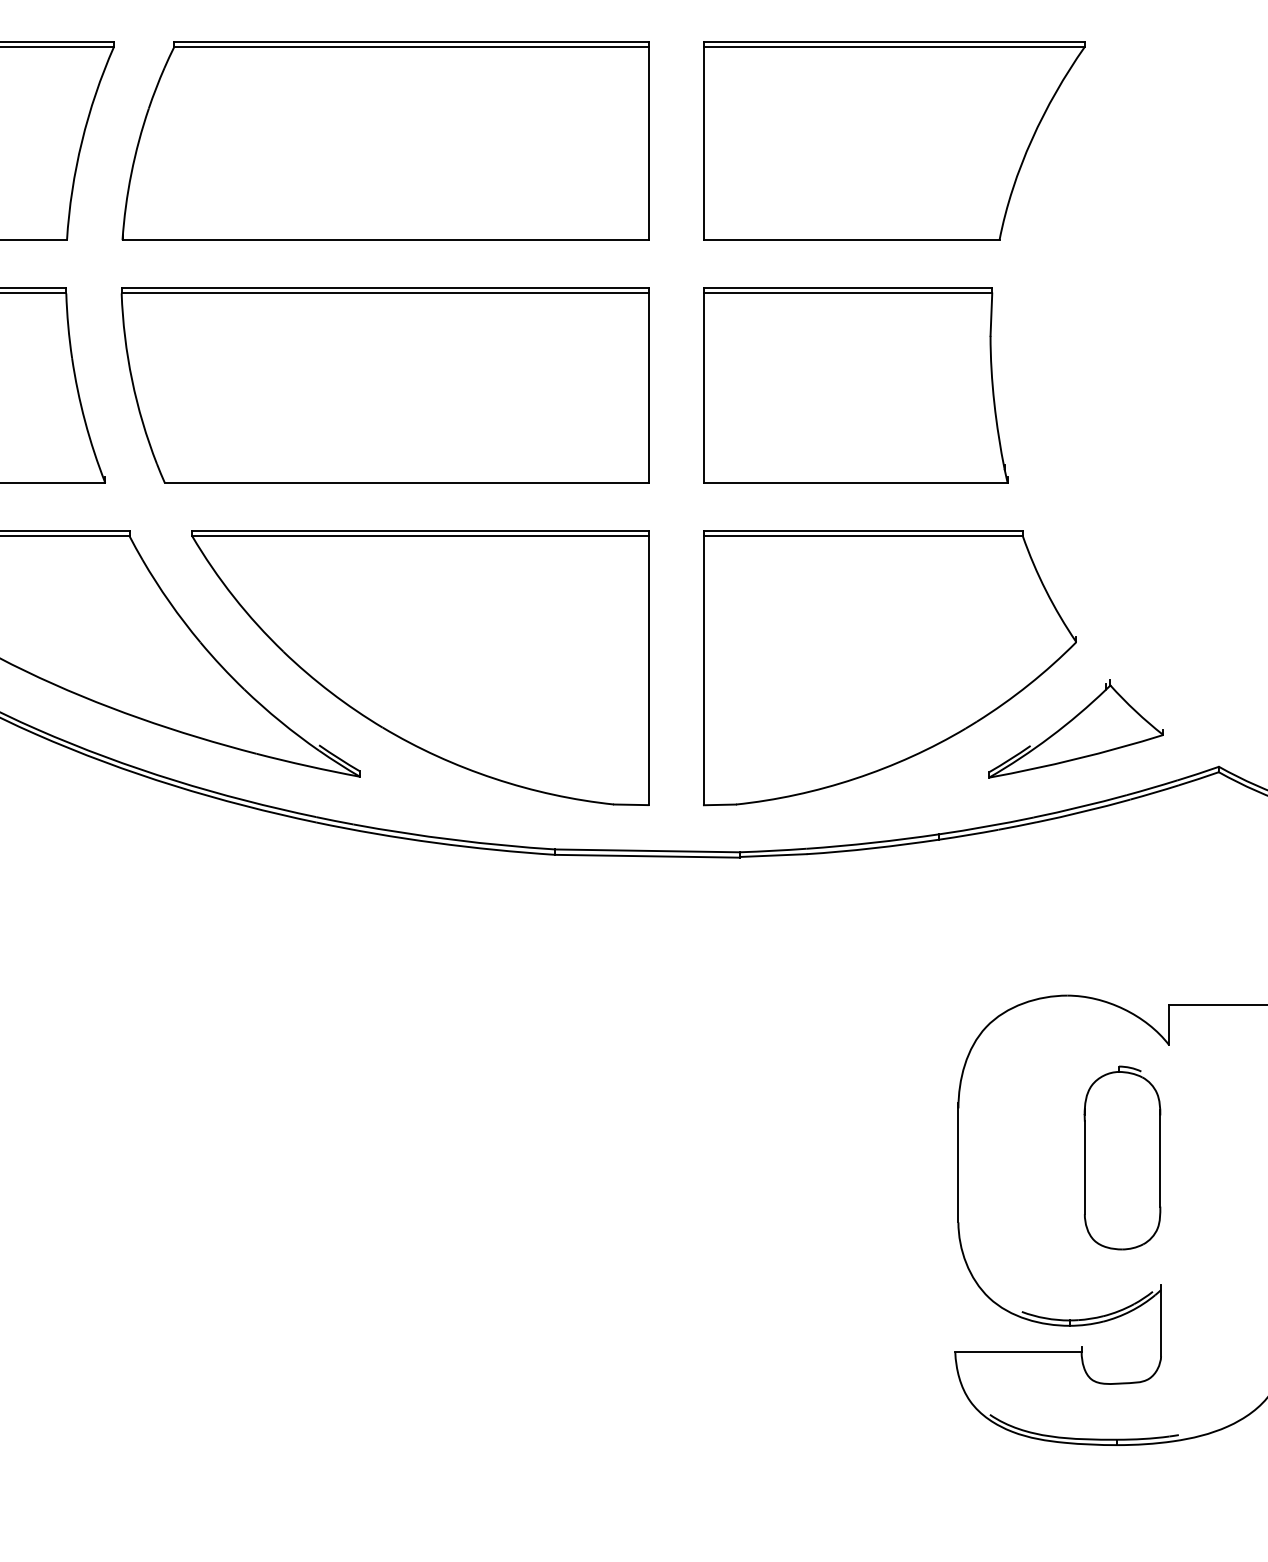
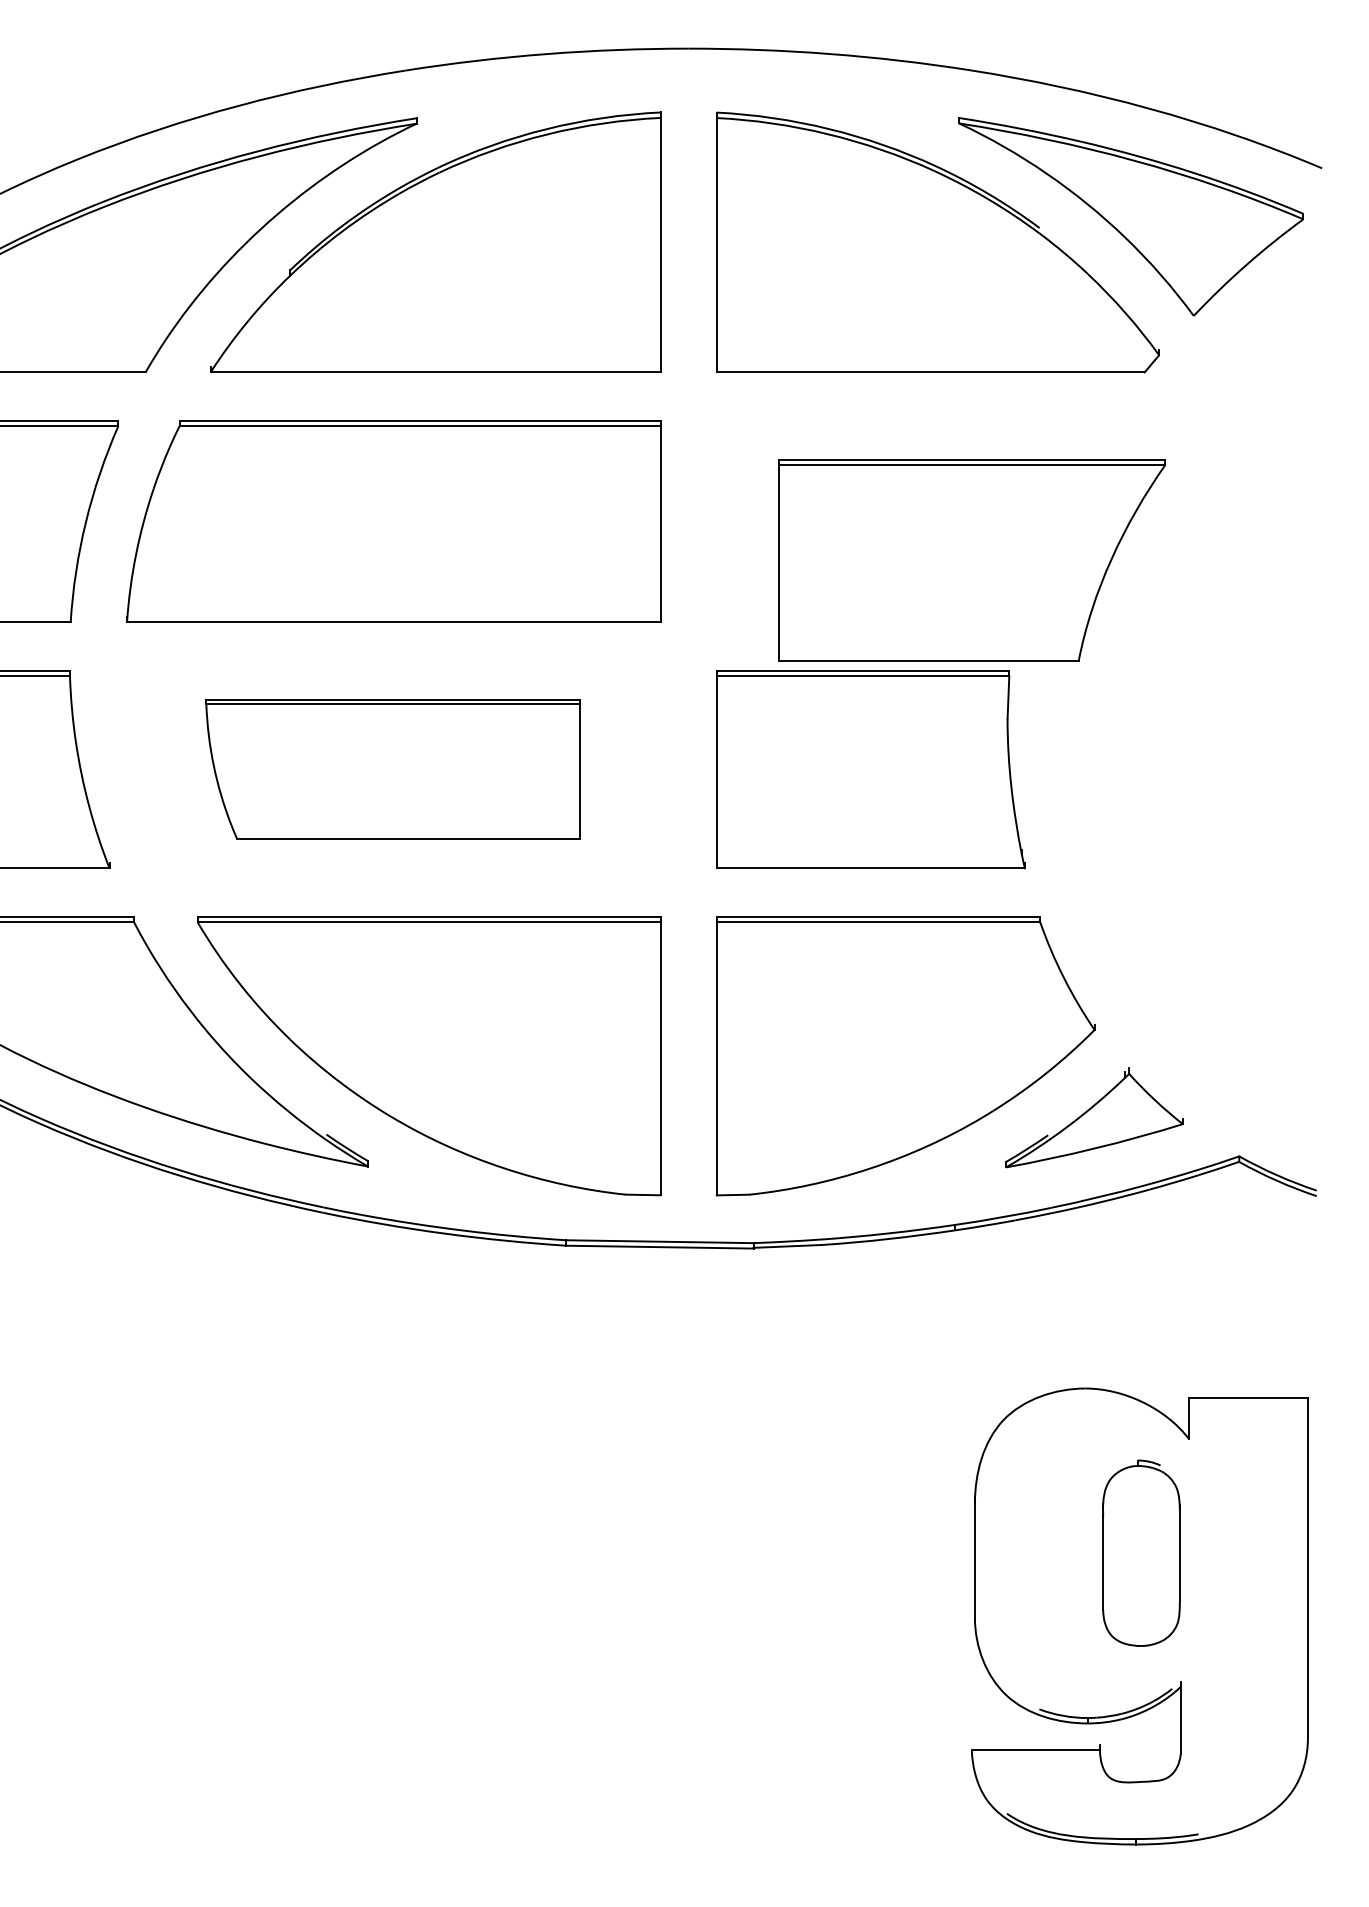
part: (893, 140) -> (971, 560), moved
part: (385, 385) -> (393, 769), size x0.7

